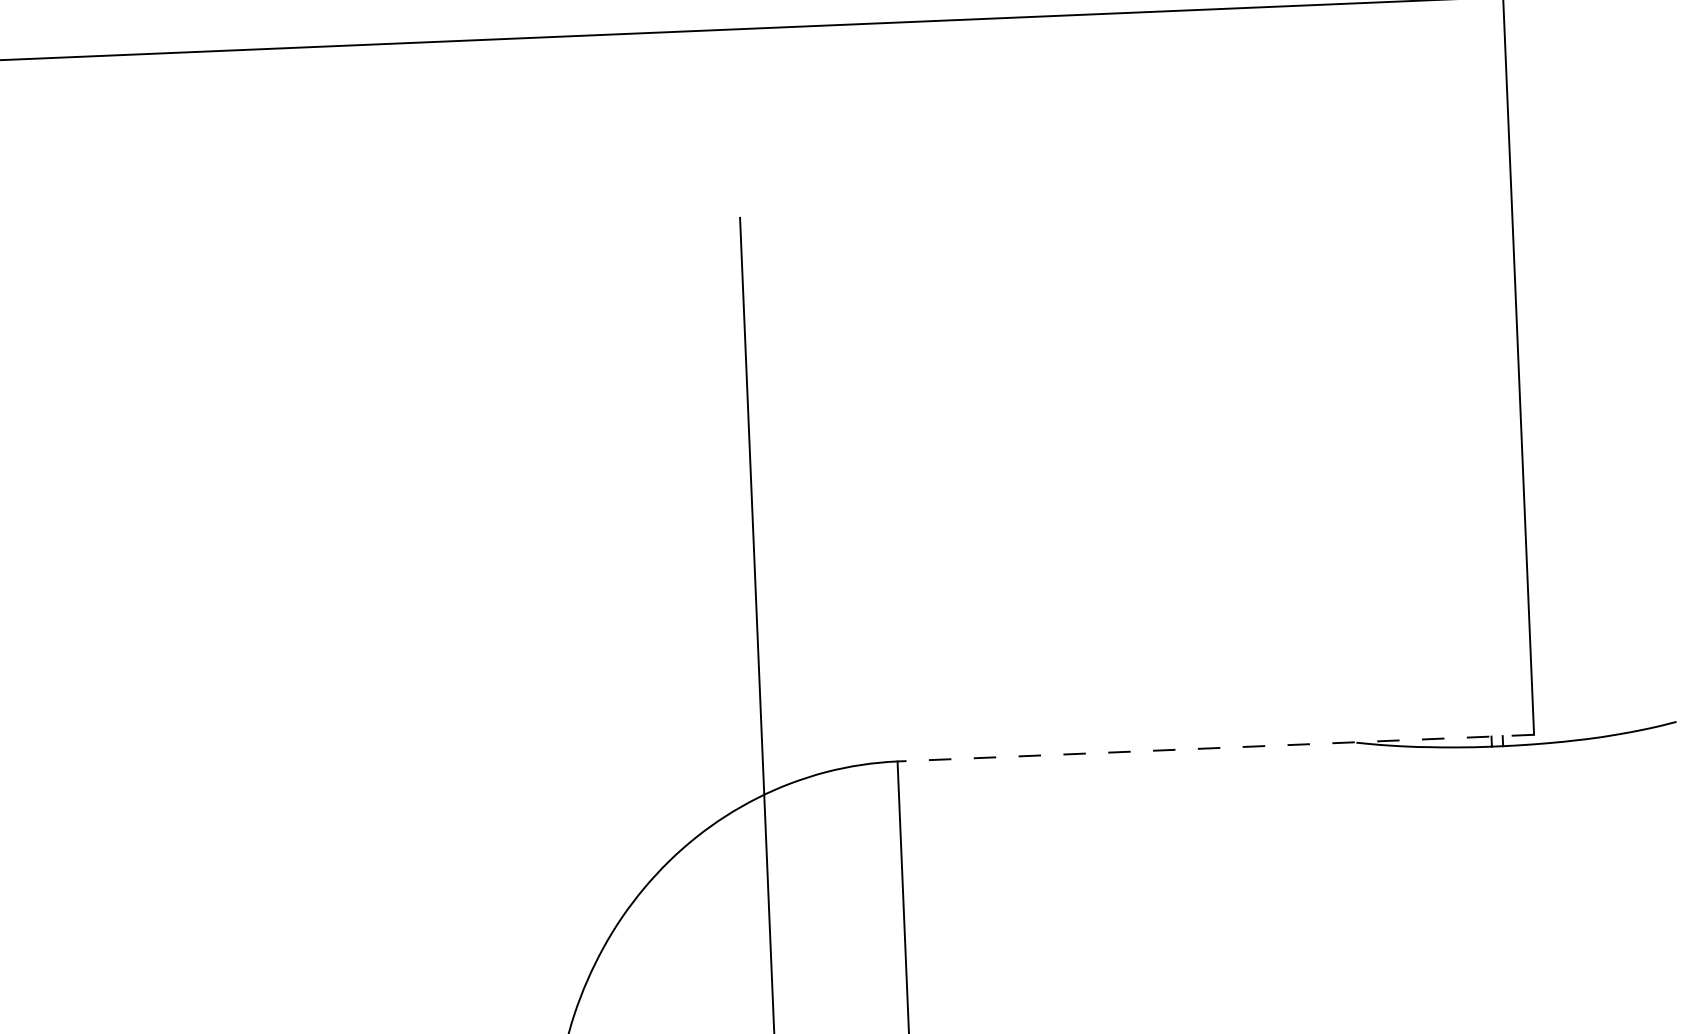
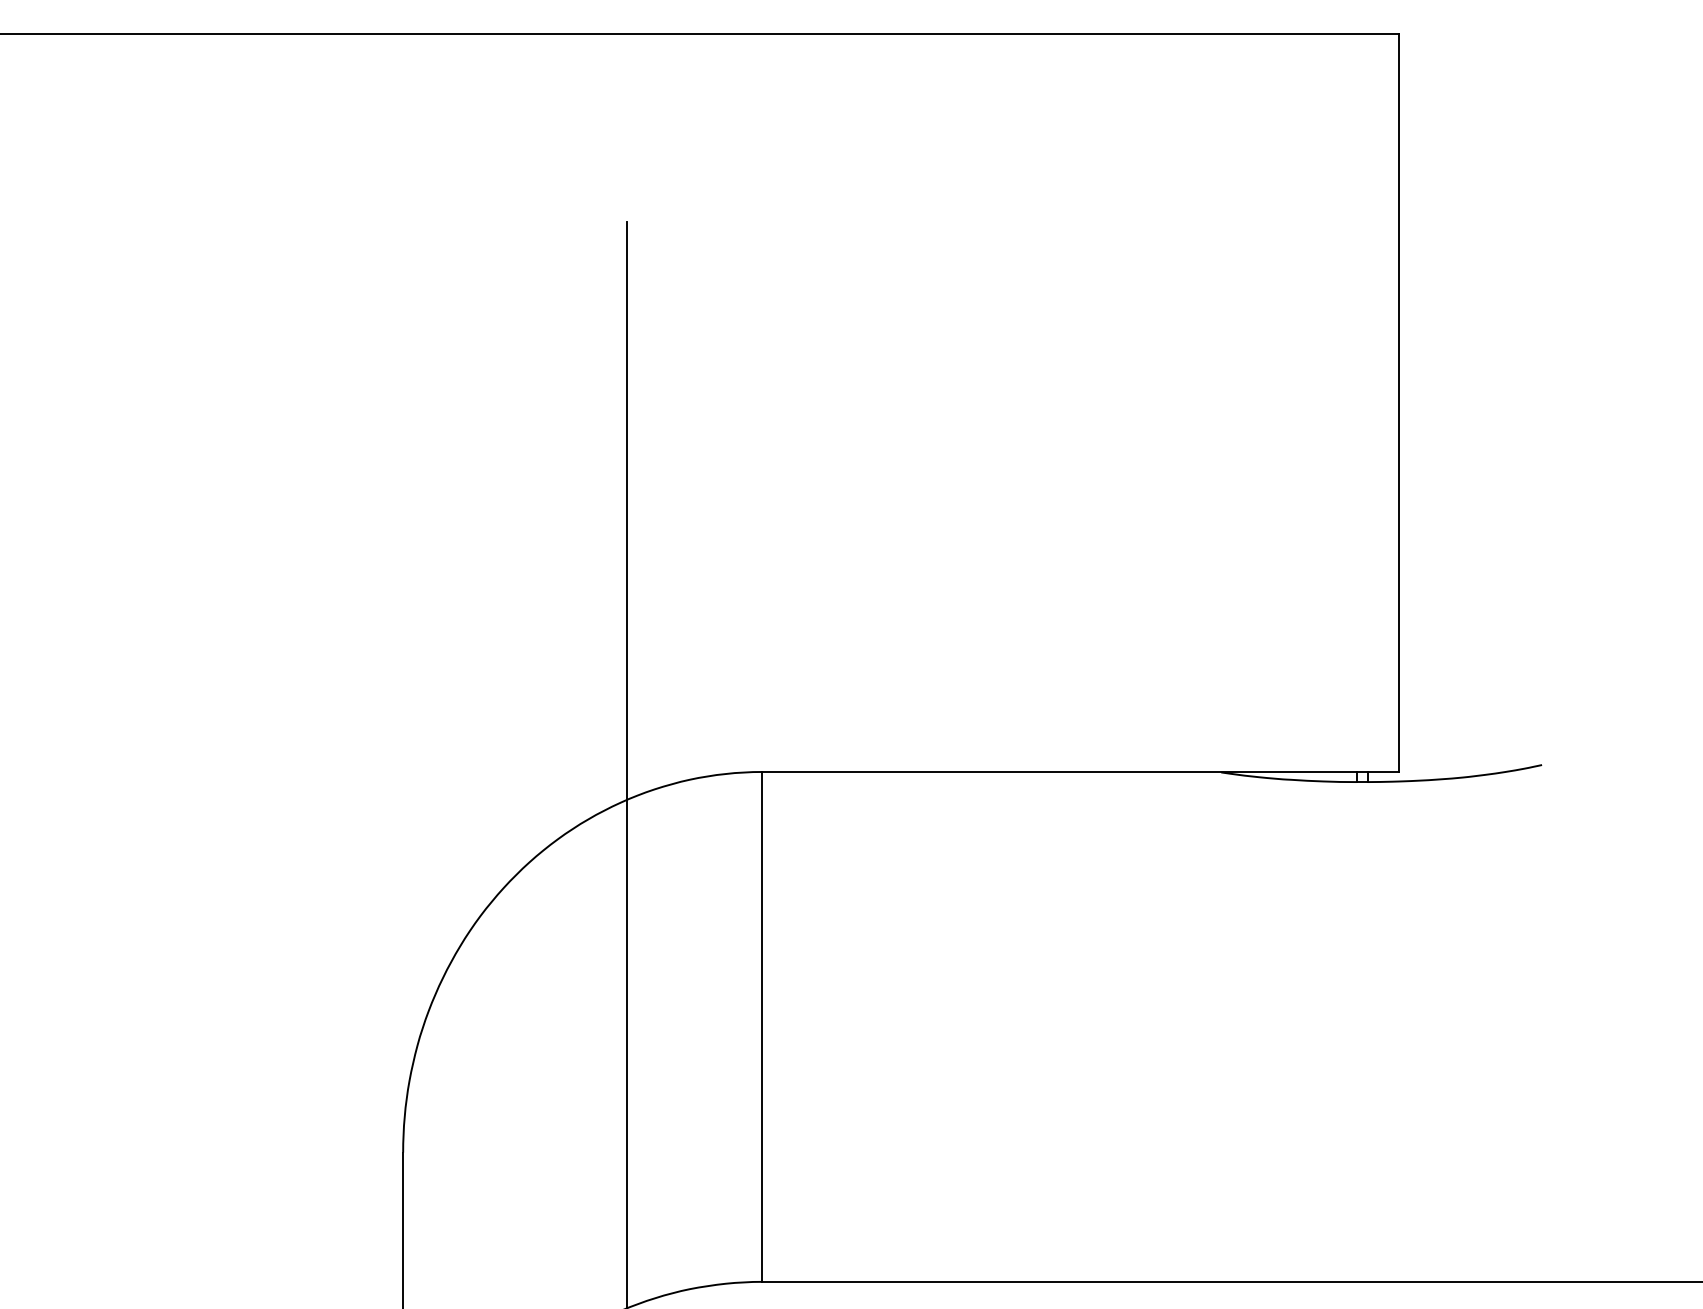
line: (1215, 747) -> (1080, 771), dashed -> solid

